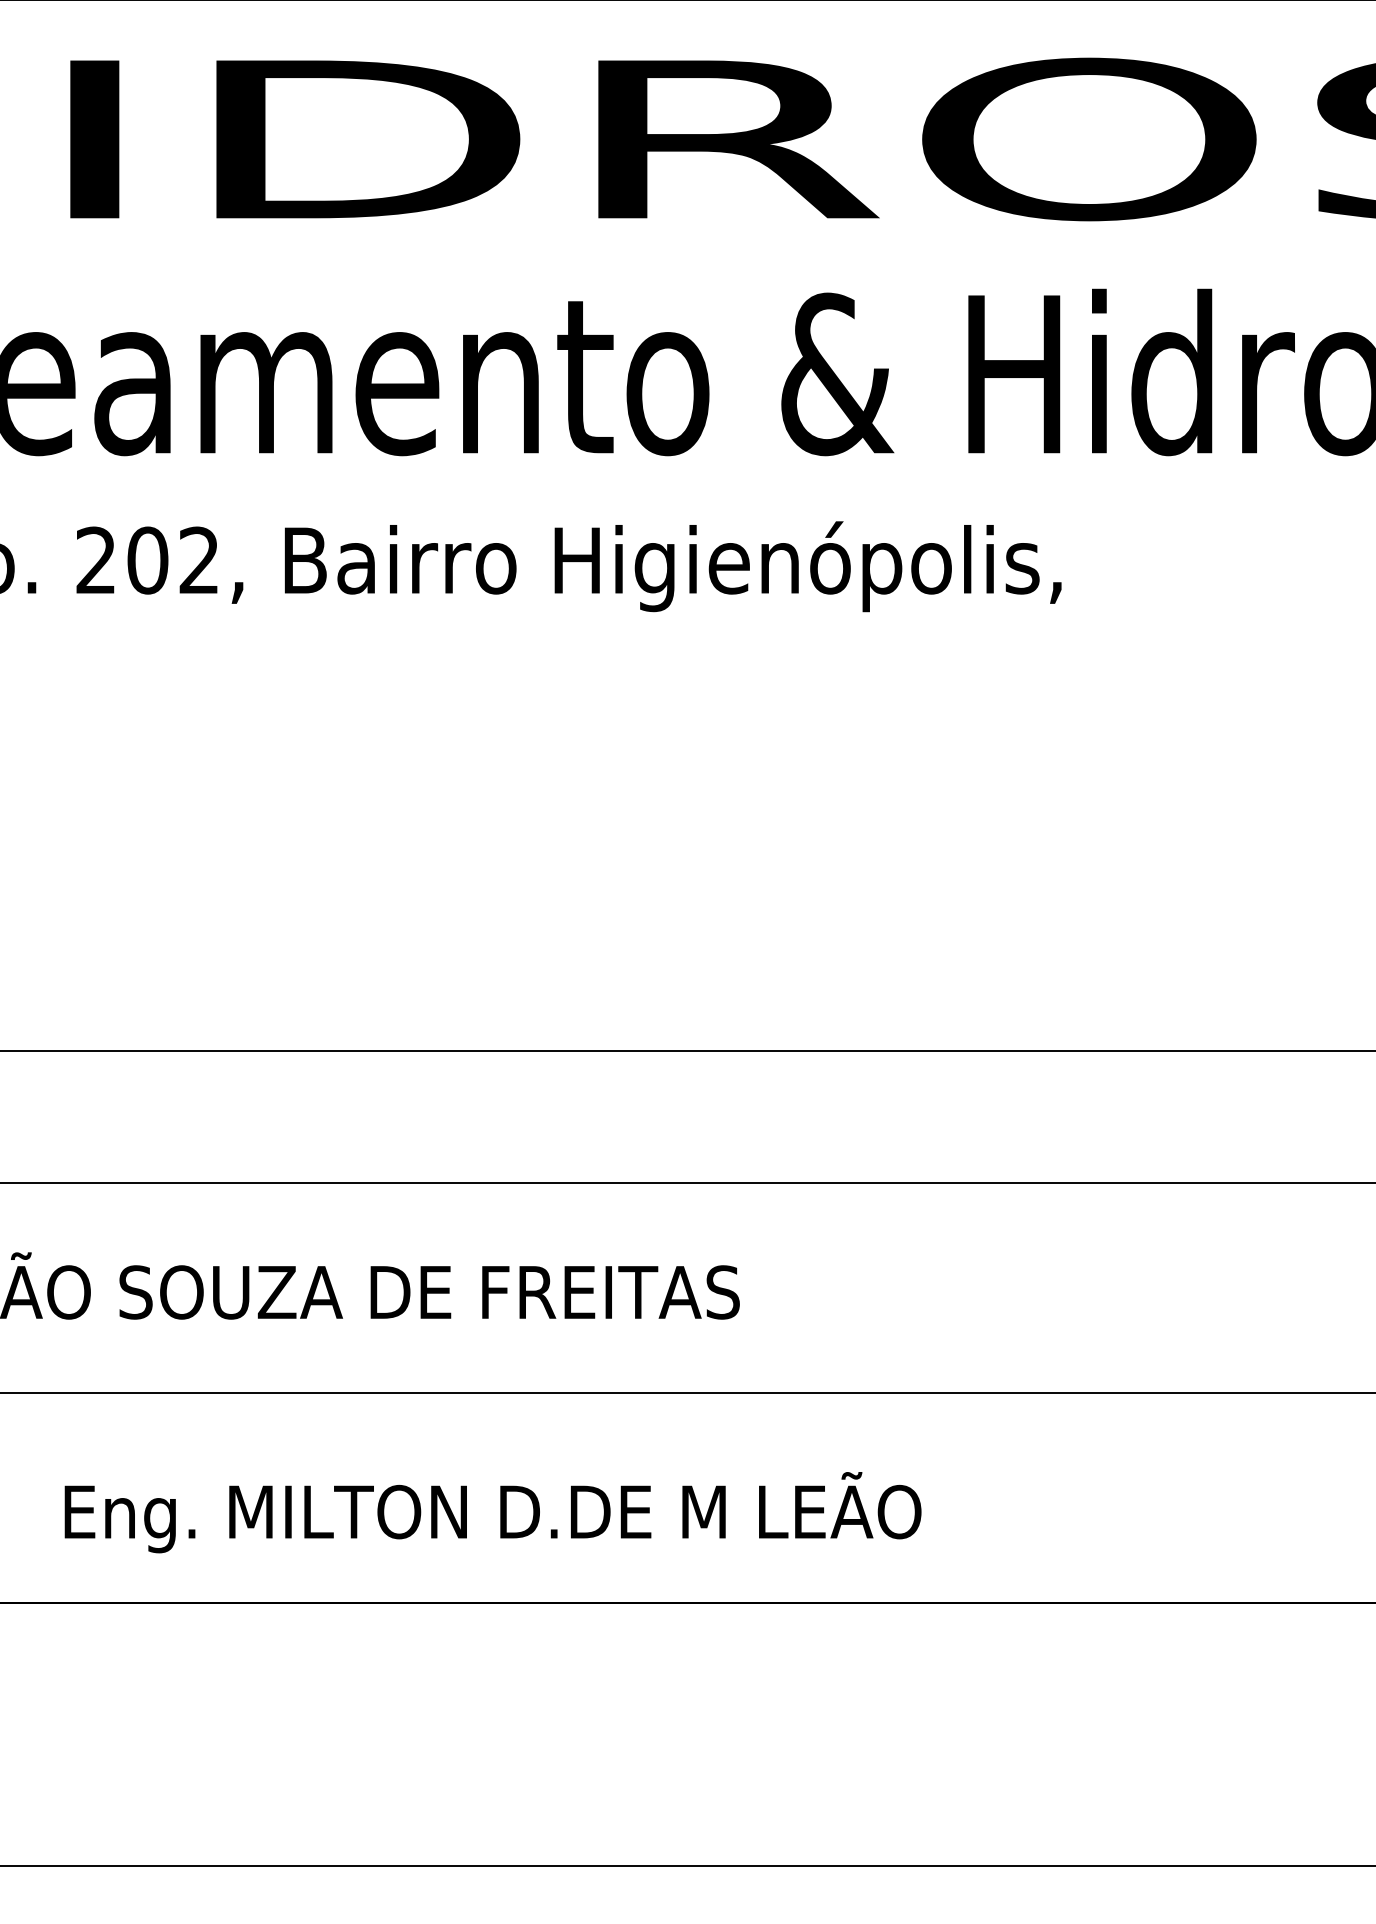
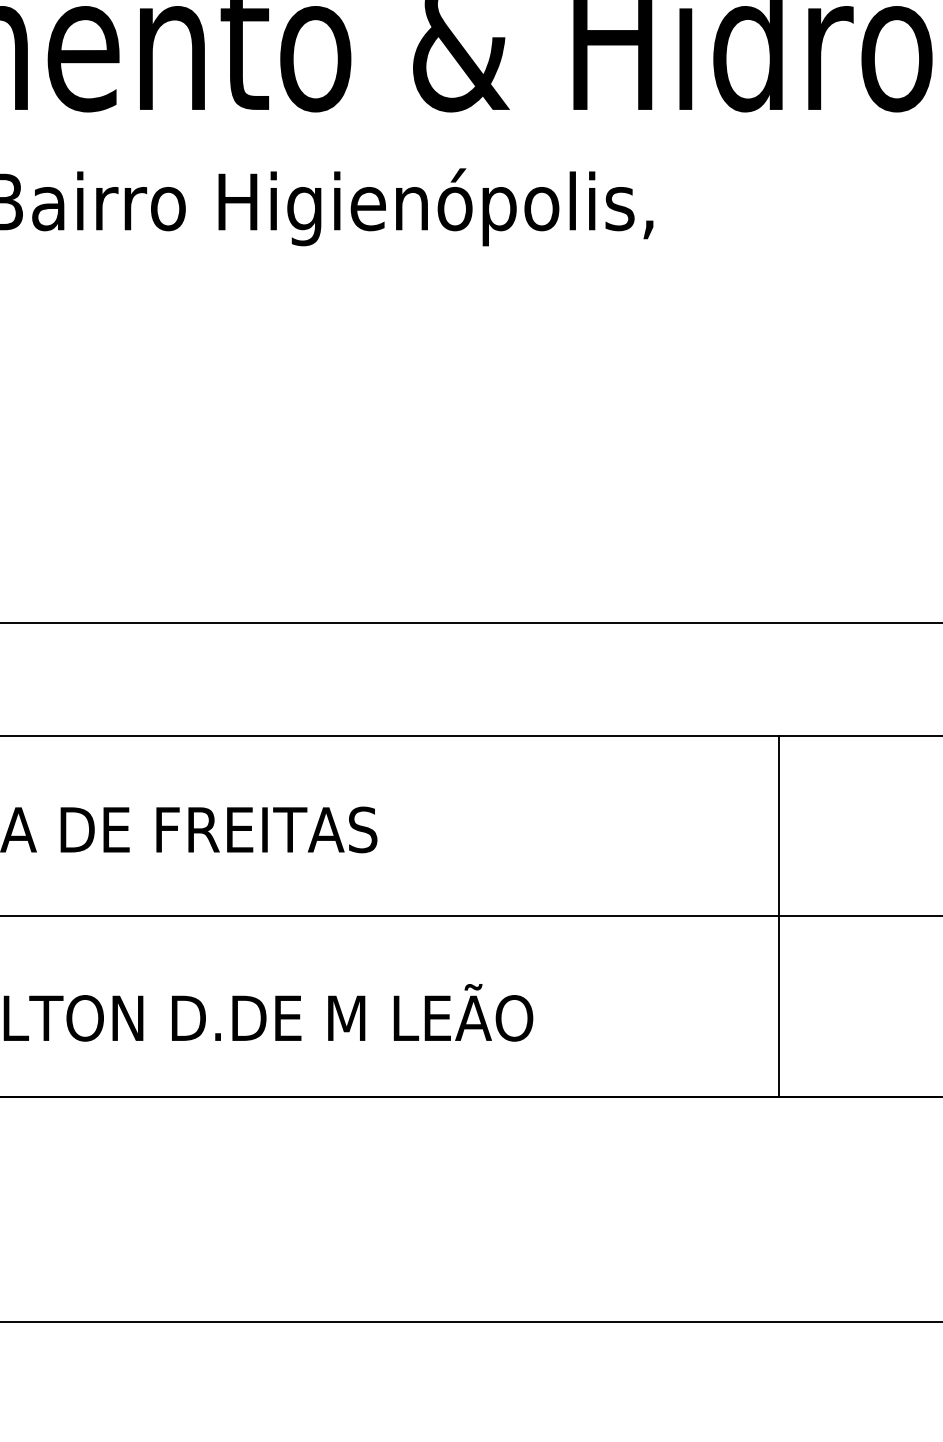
line: (1207, 1392) -> (778, 915), added

